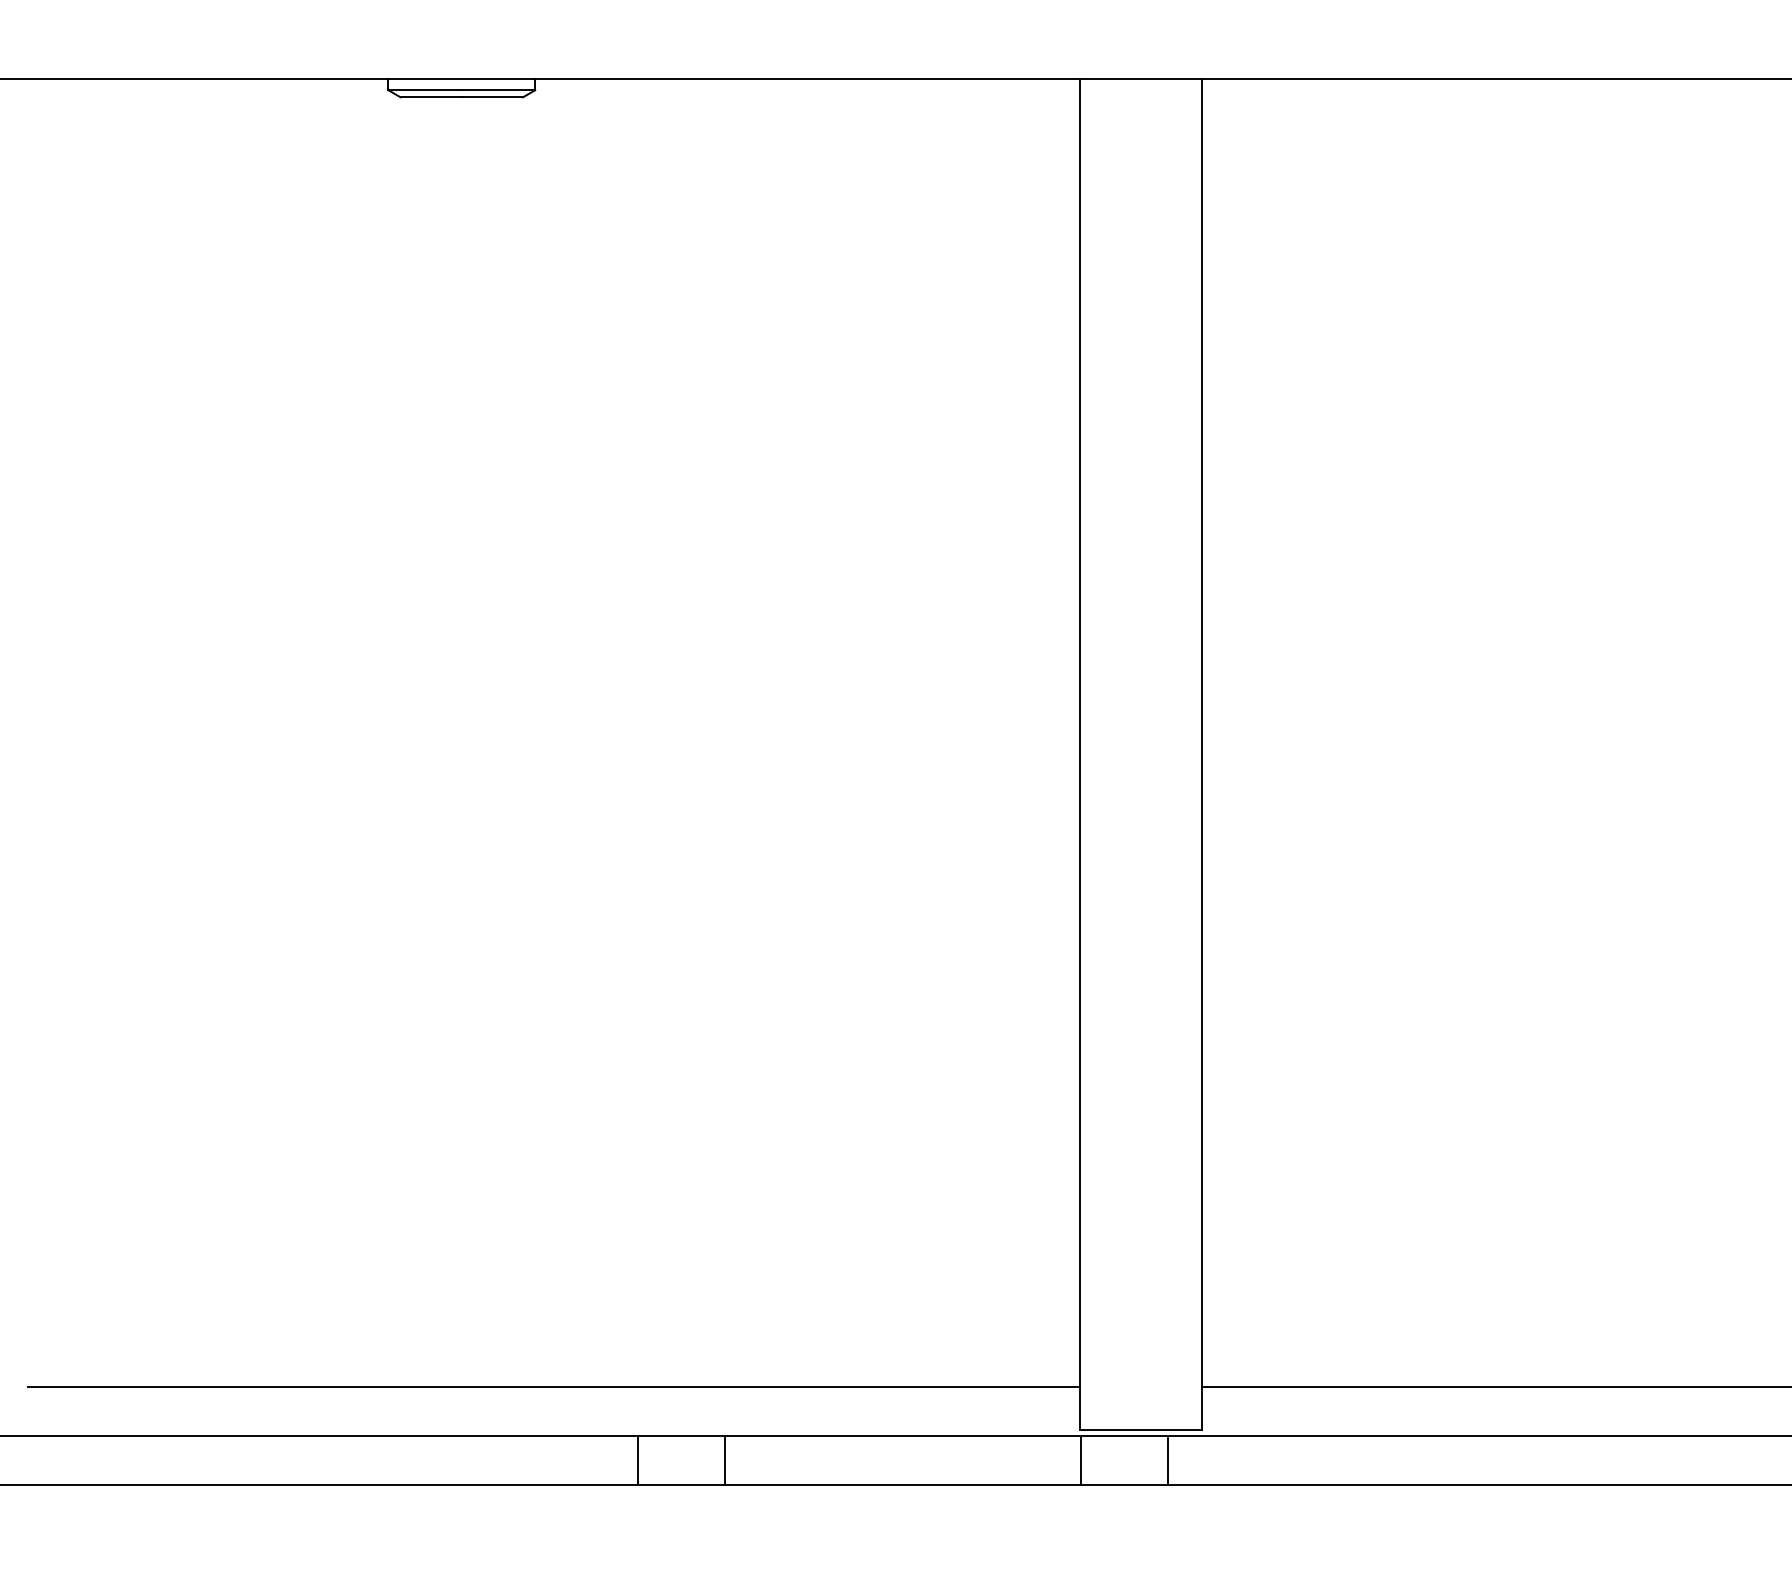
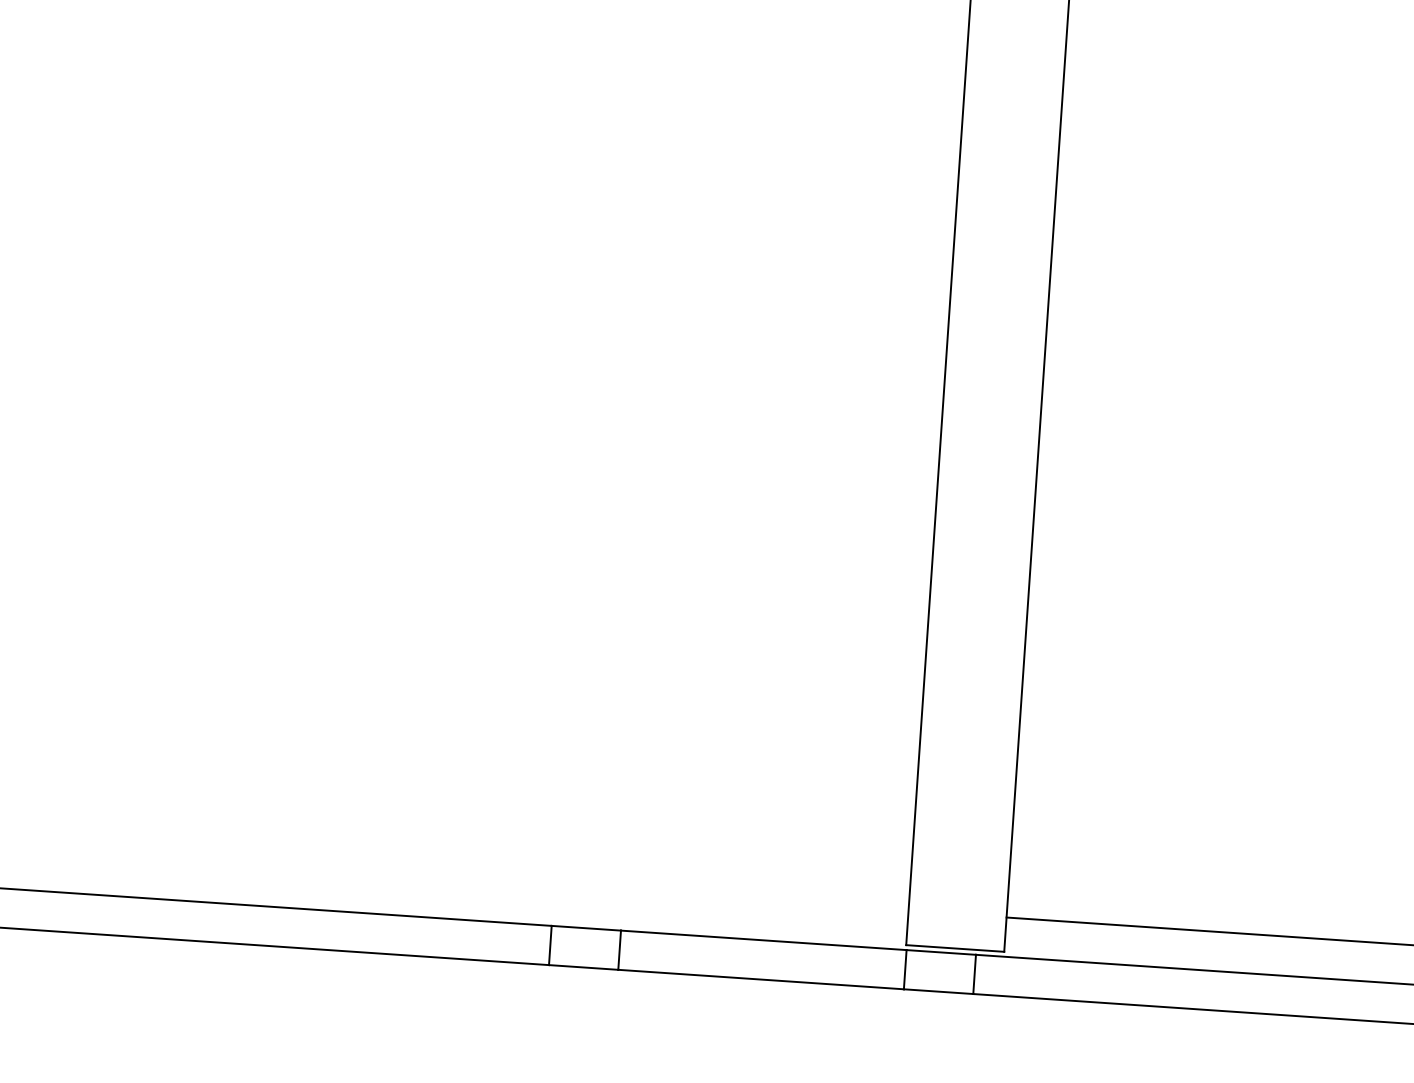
line: (554, 1387) -> (487, 882), removed

